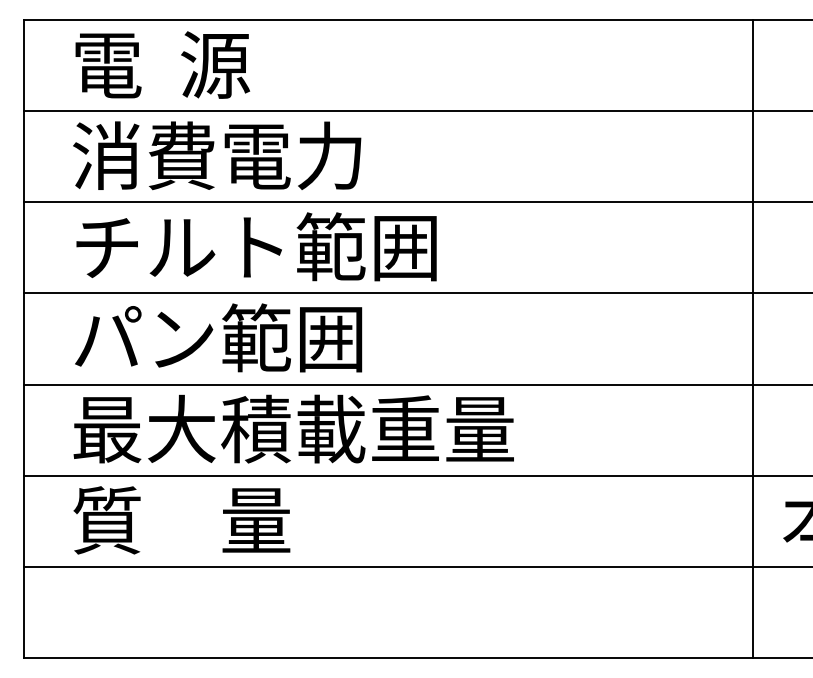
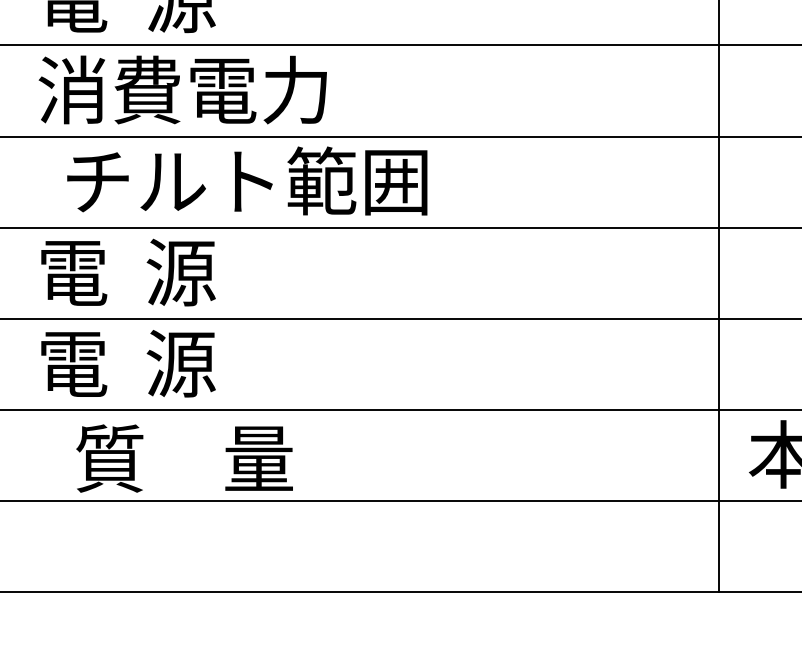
text: (256, 246) -> (247, 180), moved
text: (218, 337) -> (184, 271), パン範囲 -> 電  源
text: (293, 428) -> (259, 362), 最大積載重量 -> 電  源
text: (181, 520) -> (184, 458), moved

